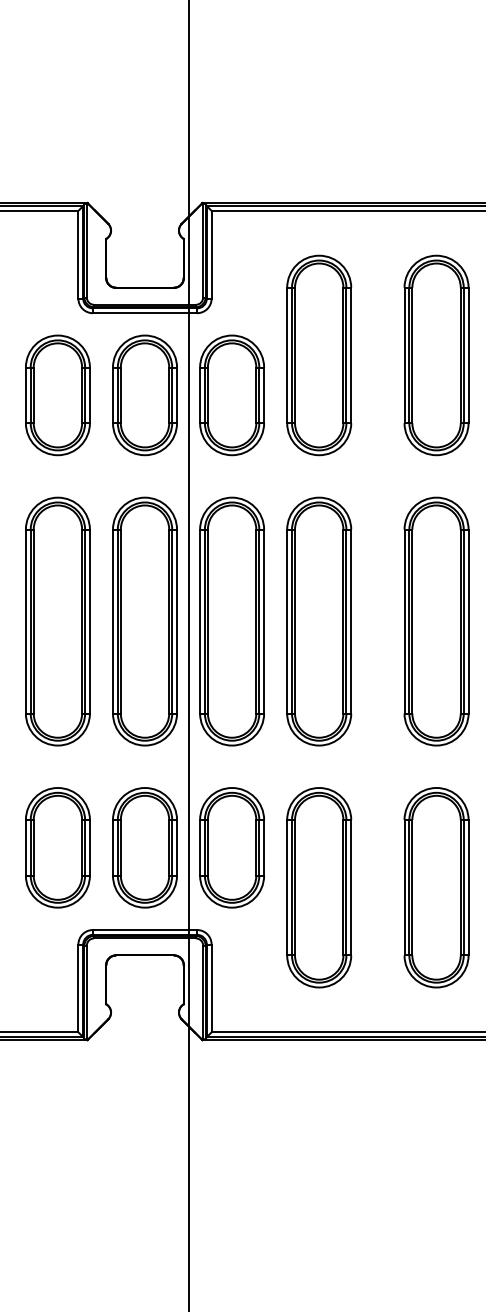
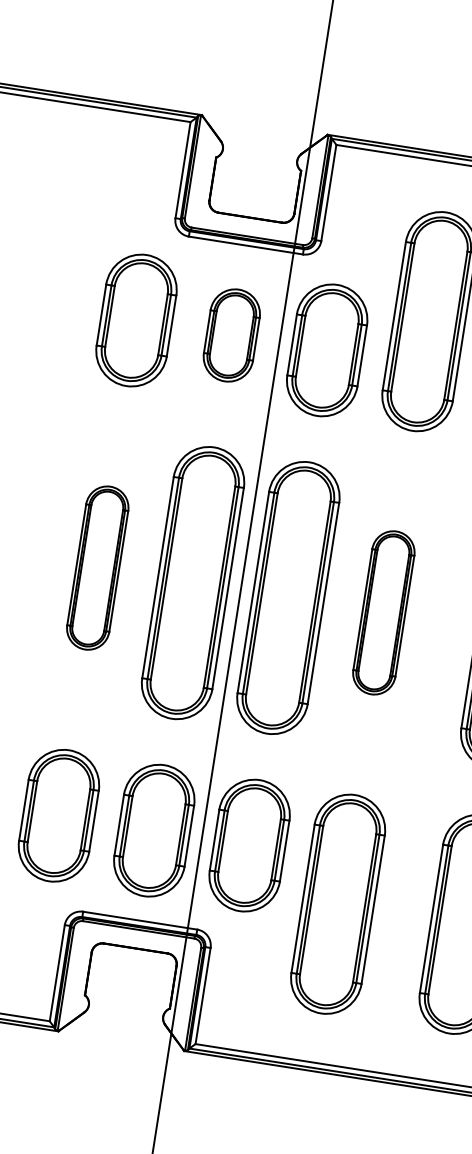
part: (144, 395) -> (231, 335), size x0.7
part: (57, 621) -> (97, 567), size x0.6
part: (319, 621) -> (384, 612), size x0.6

